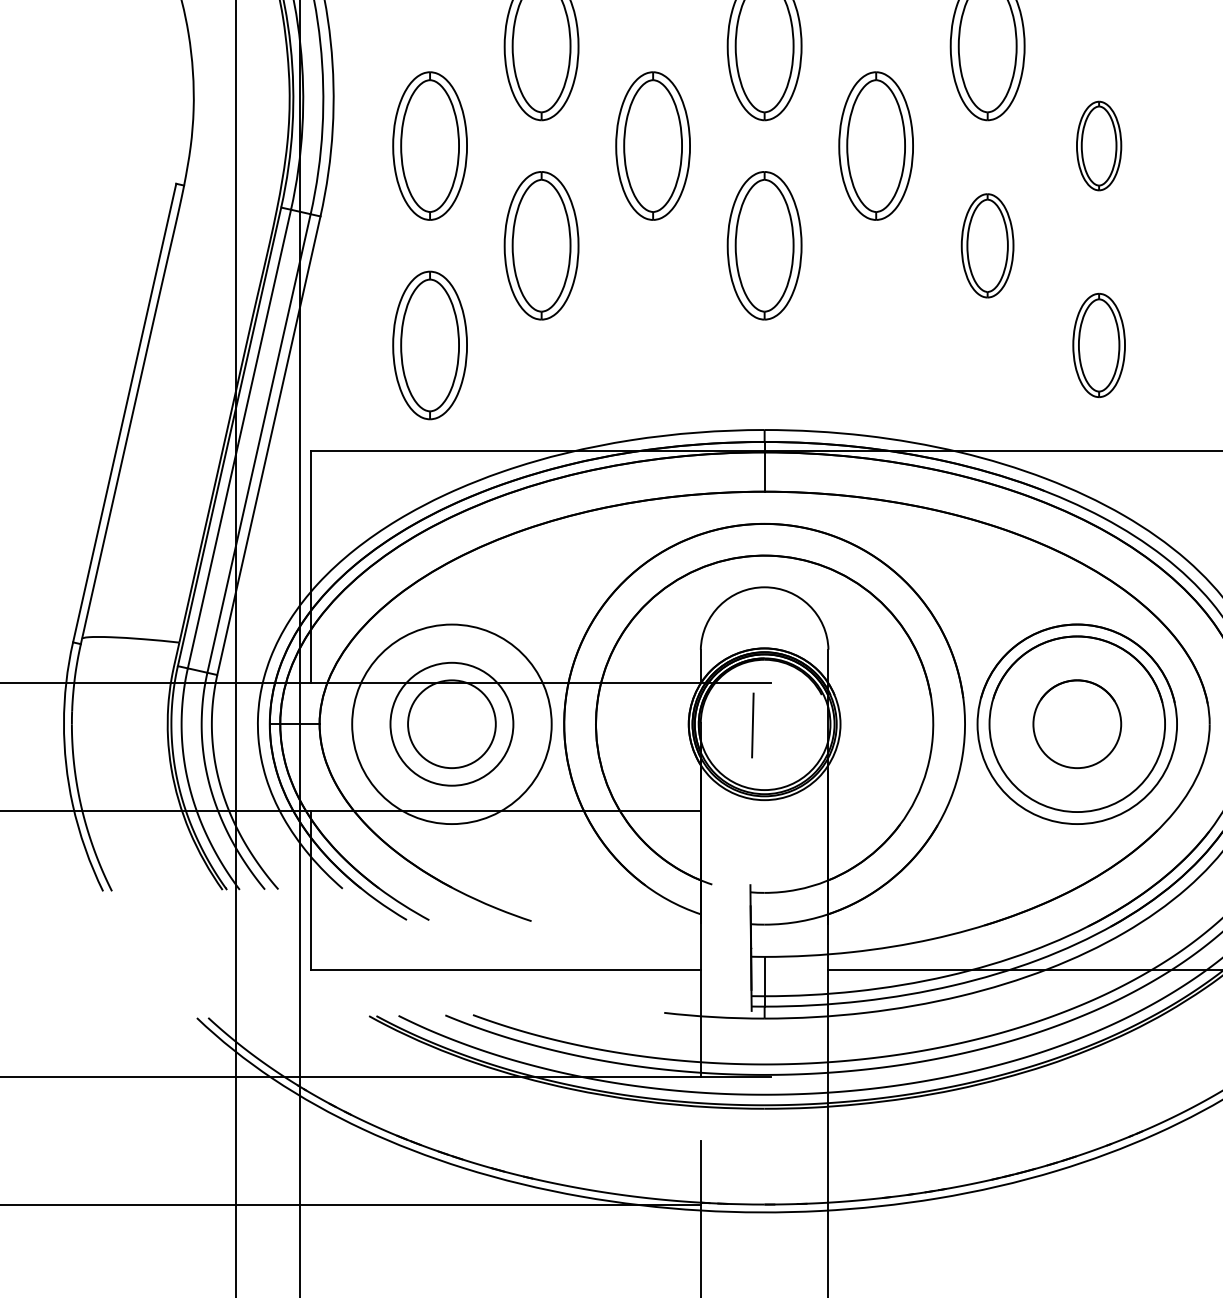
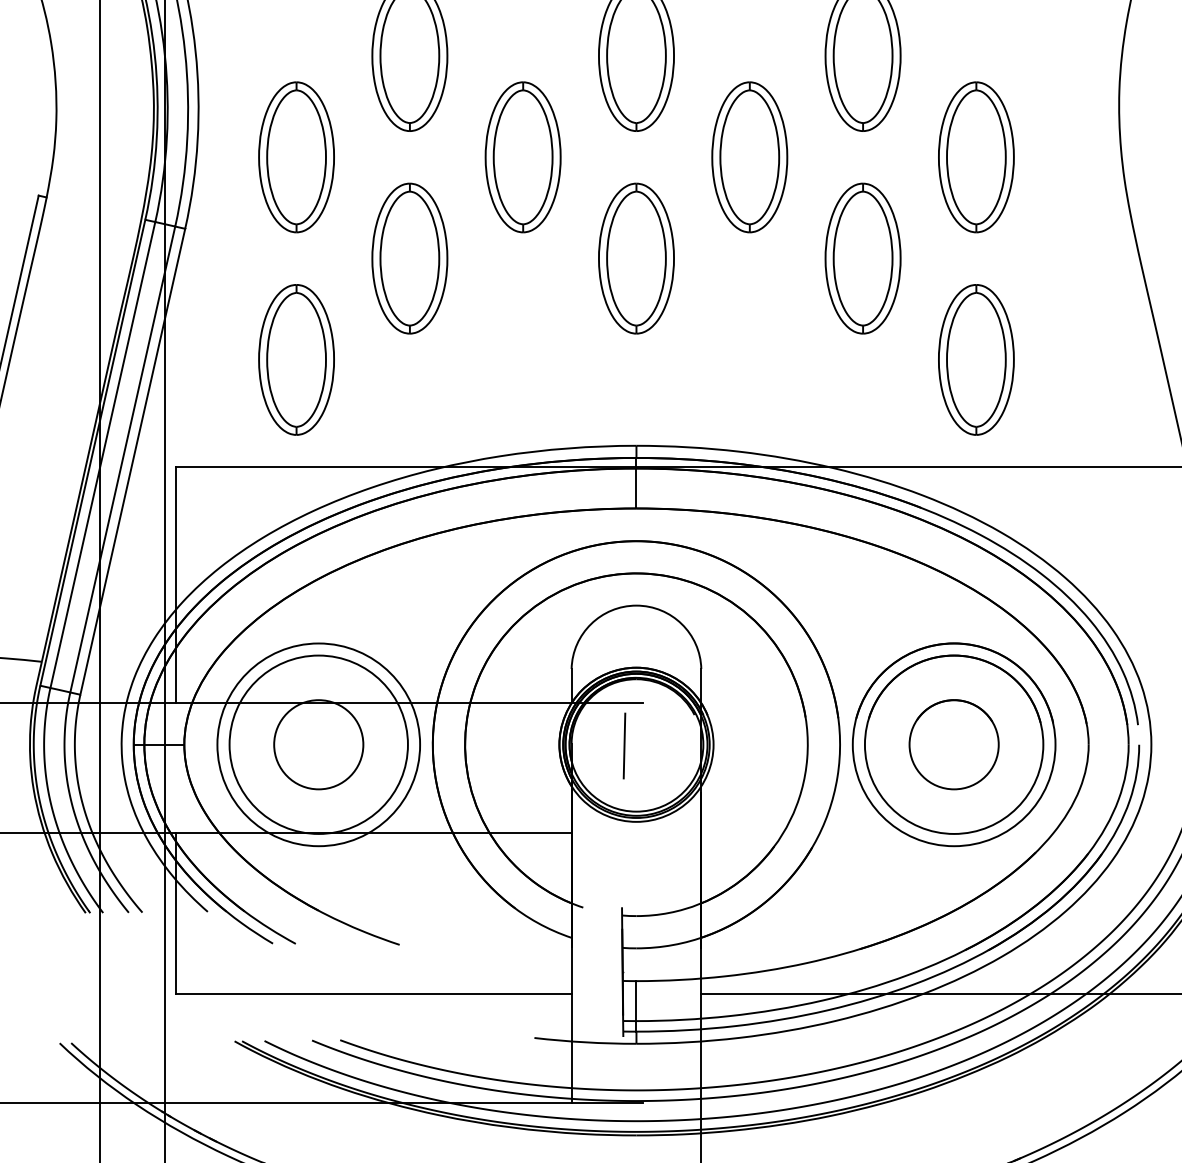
part: (1098, 145) -> (975, 156), size x1.67
part: (987, 245) -> (862, 258), size x1.43
part: (1098, 345) -> (975, 359), size x1.43
circle: (451, 724) -> (318, 745), size x1.43

